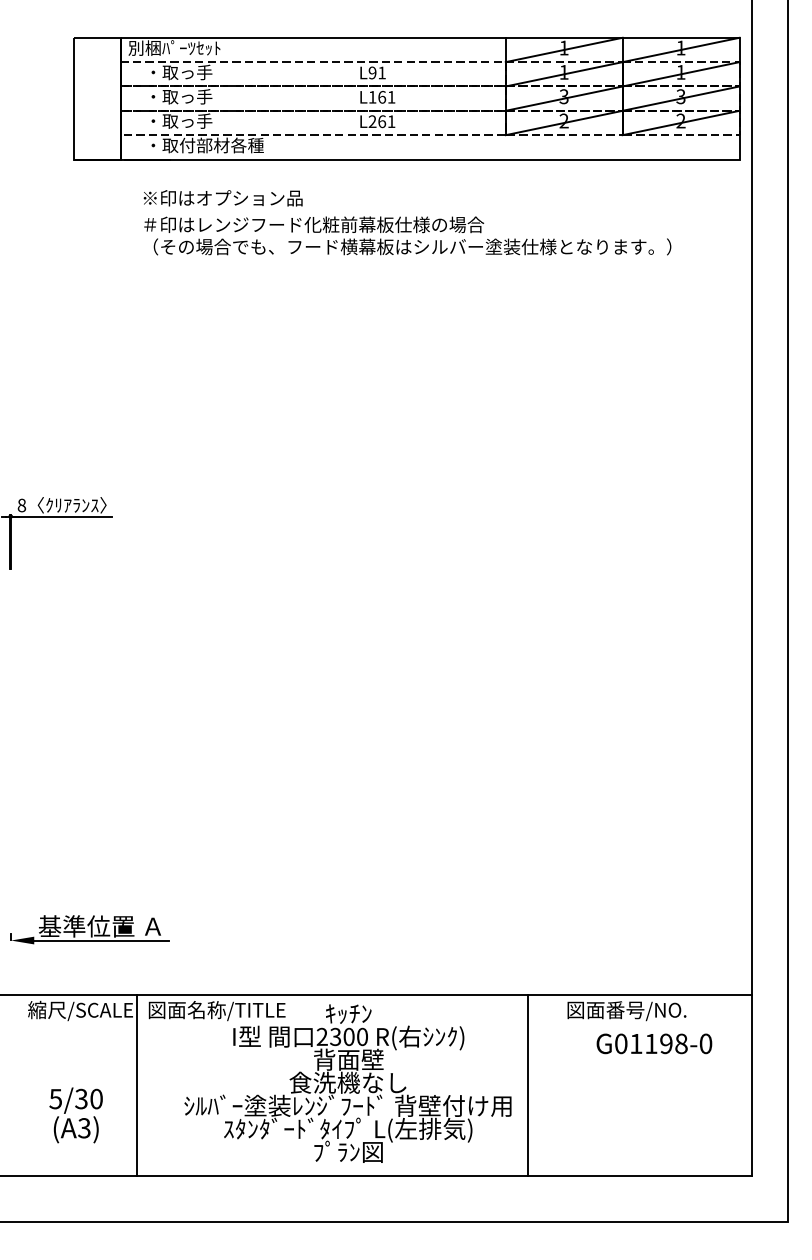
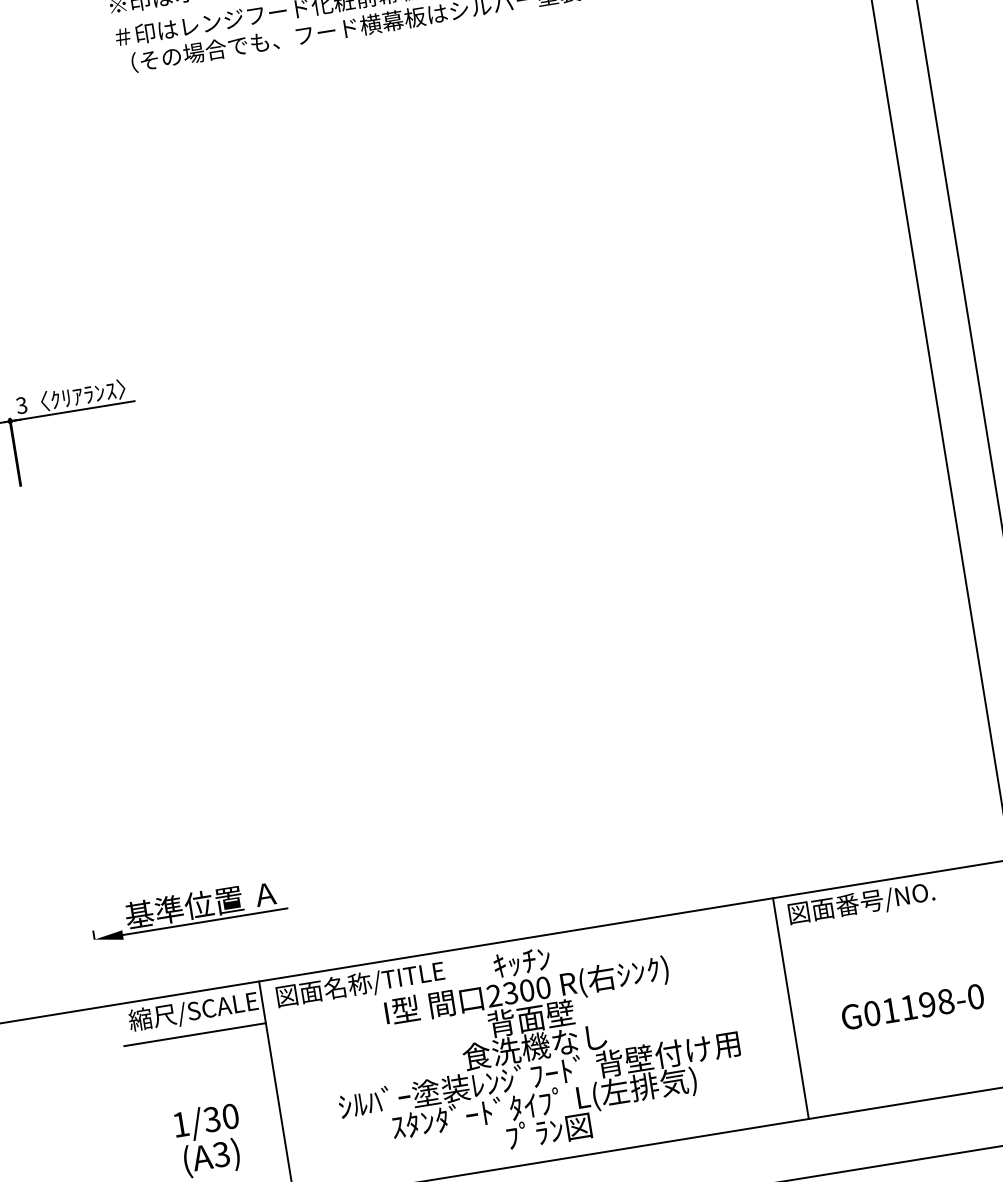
text: (21, 505) -> (21, 405), 8 -> 3
line: (78, 1029) -> (194, 1035), added
text: (654, 1043) -> (912, 1006), moved
line: (528, 1085) -> (791, 1008), moved
text: (55, 1099) -> (180, 1125), 5/30 -> 1/30

